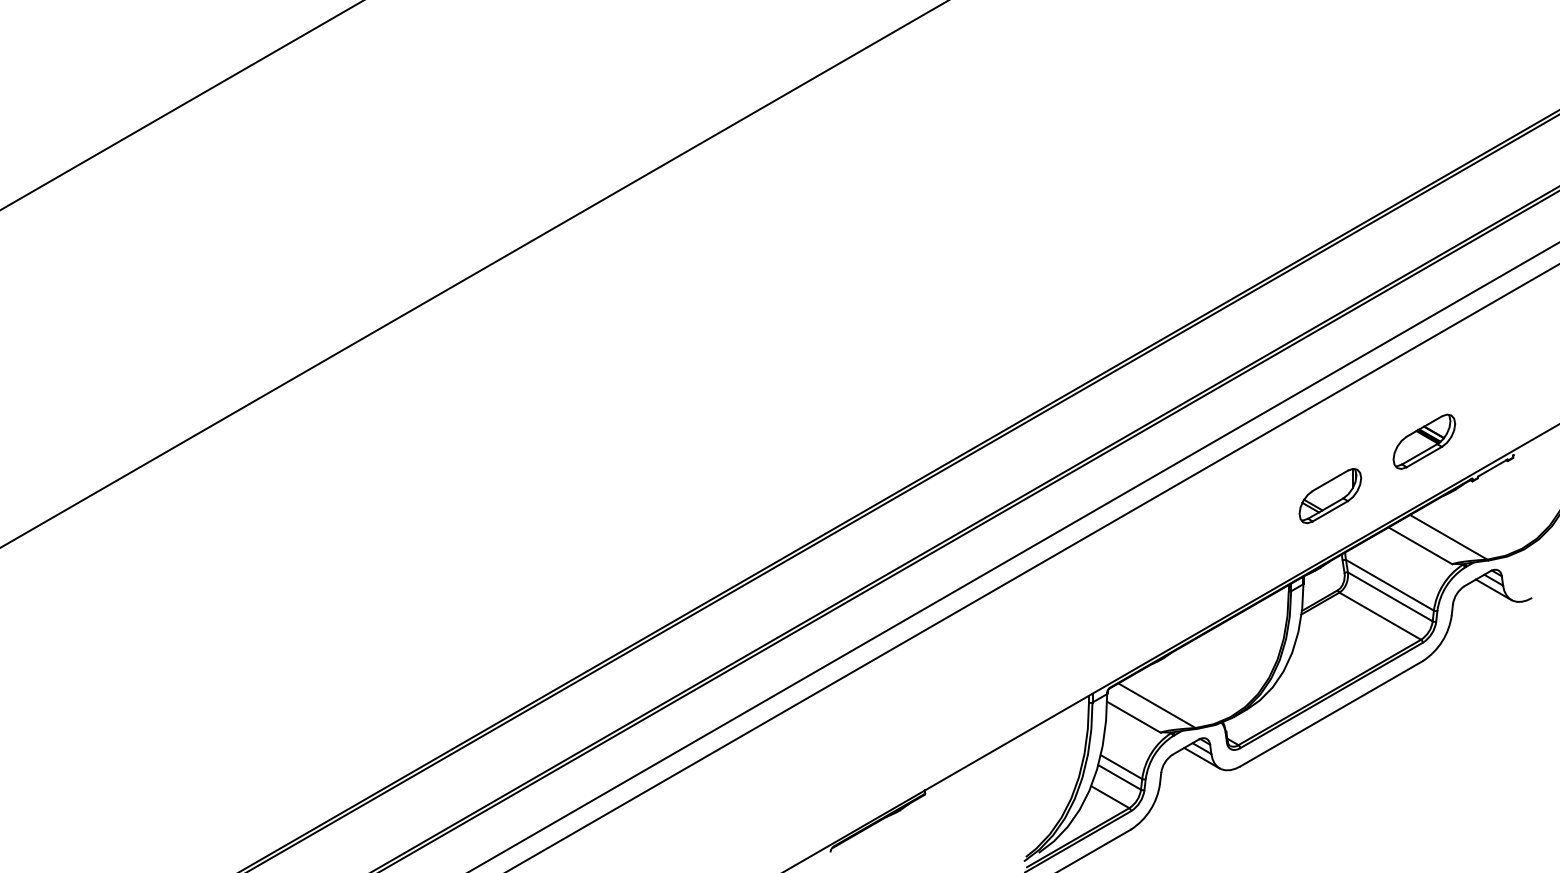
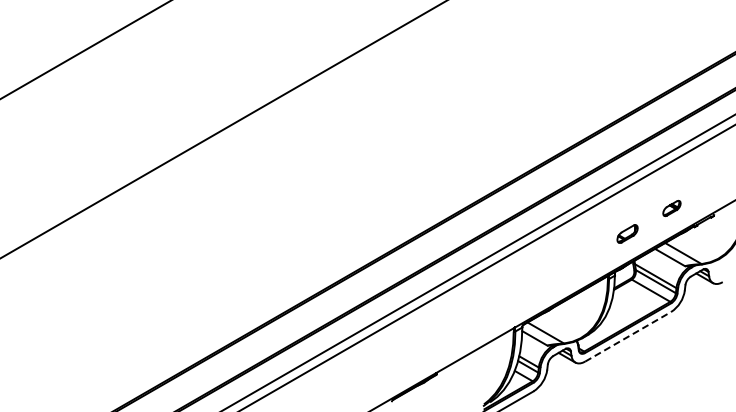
part: (1423, 441) -> (671, 208), size x0.6
part: (1330, 494) -> (627, 233), size x0.7
line: (1332, 713) -> (628, 336), solid -> dashed

